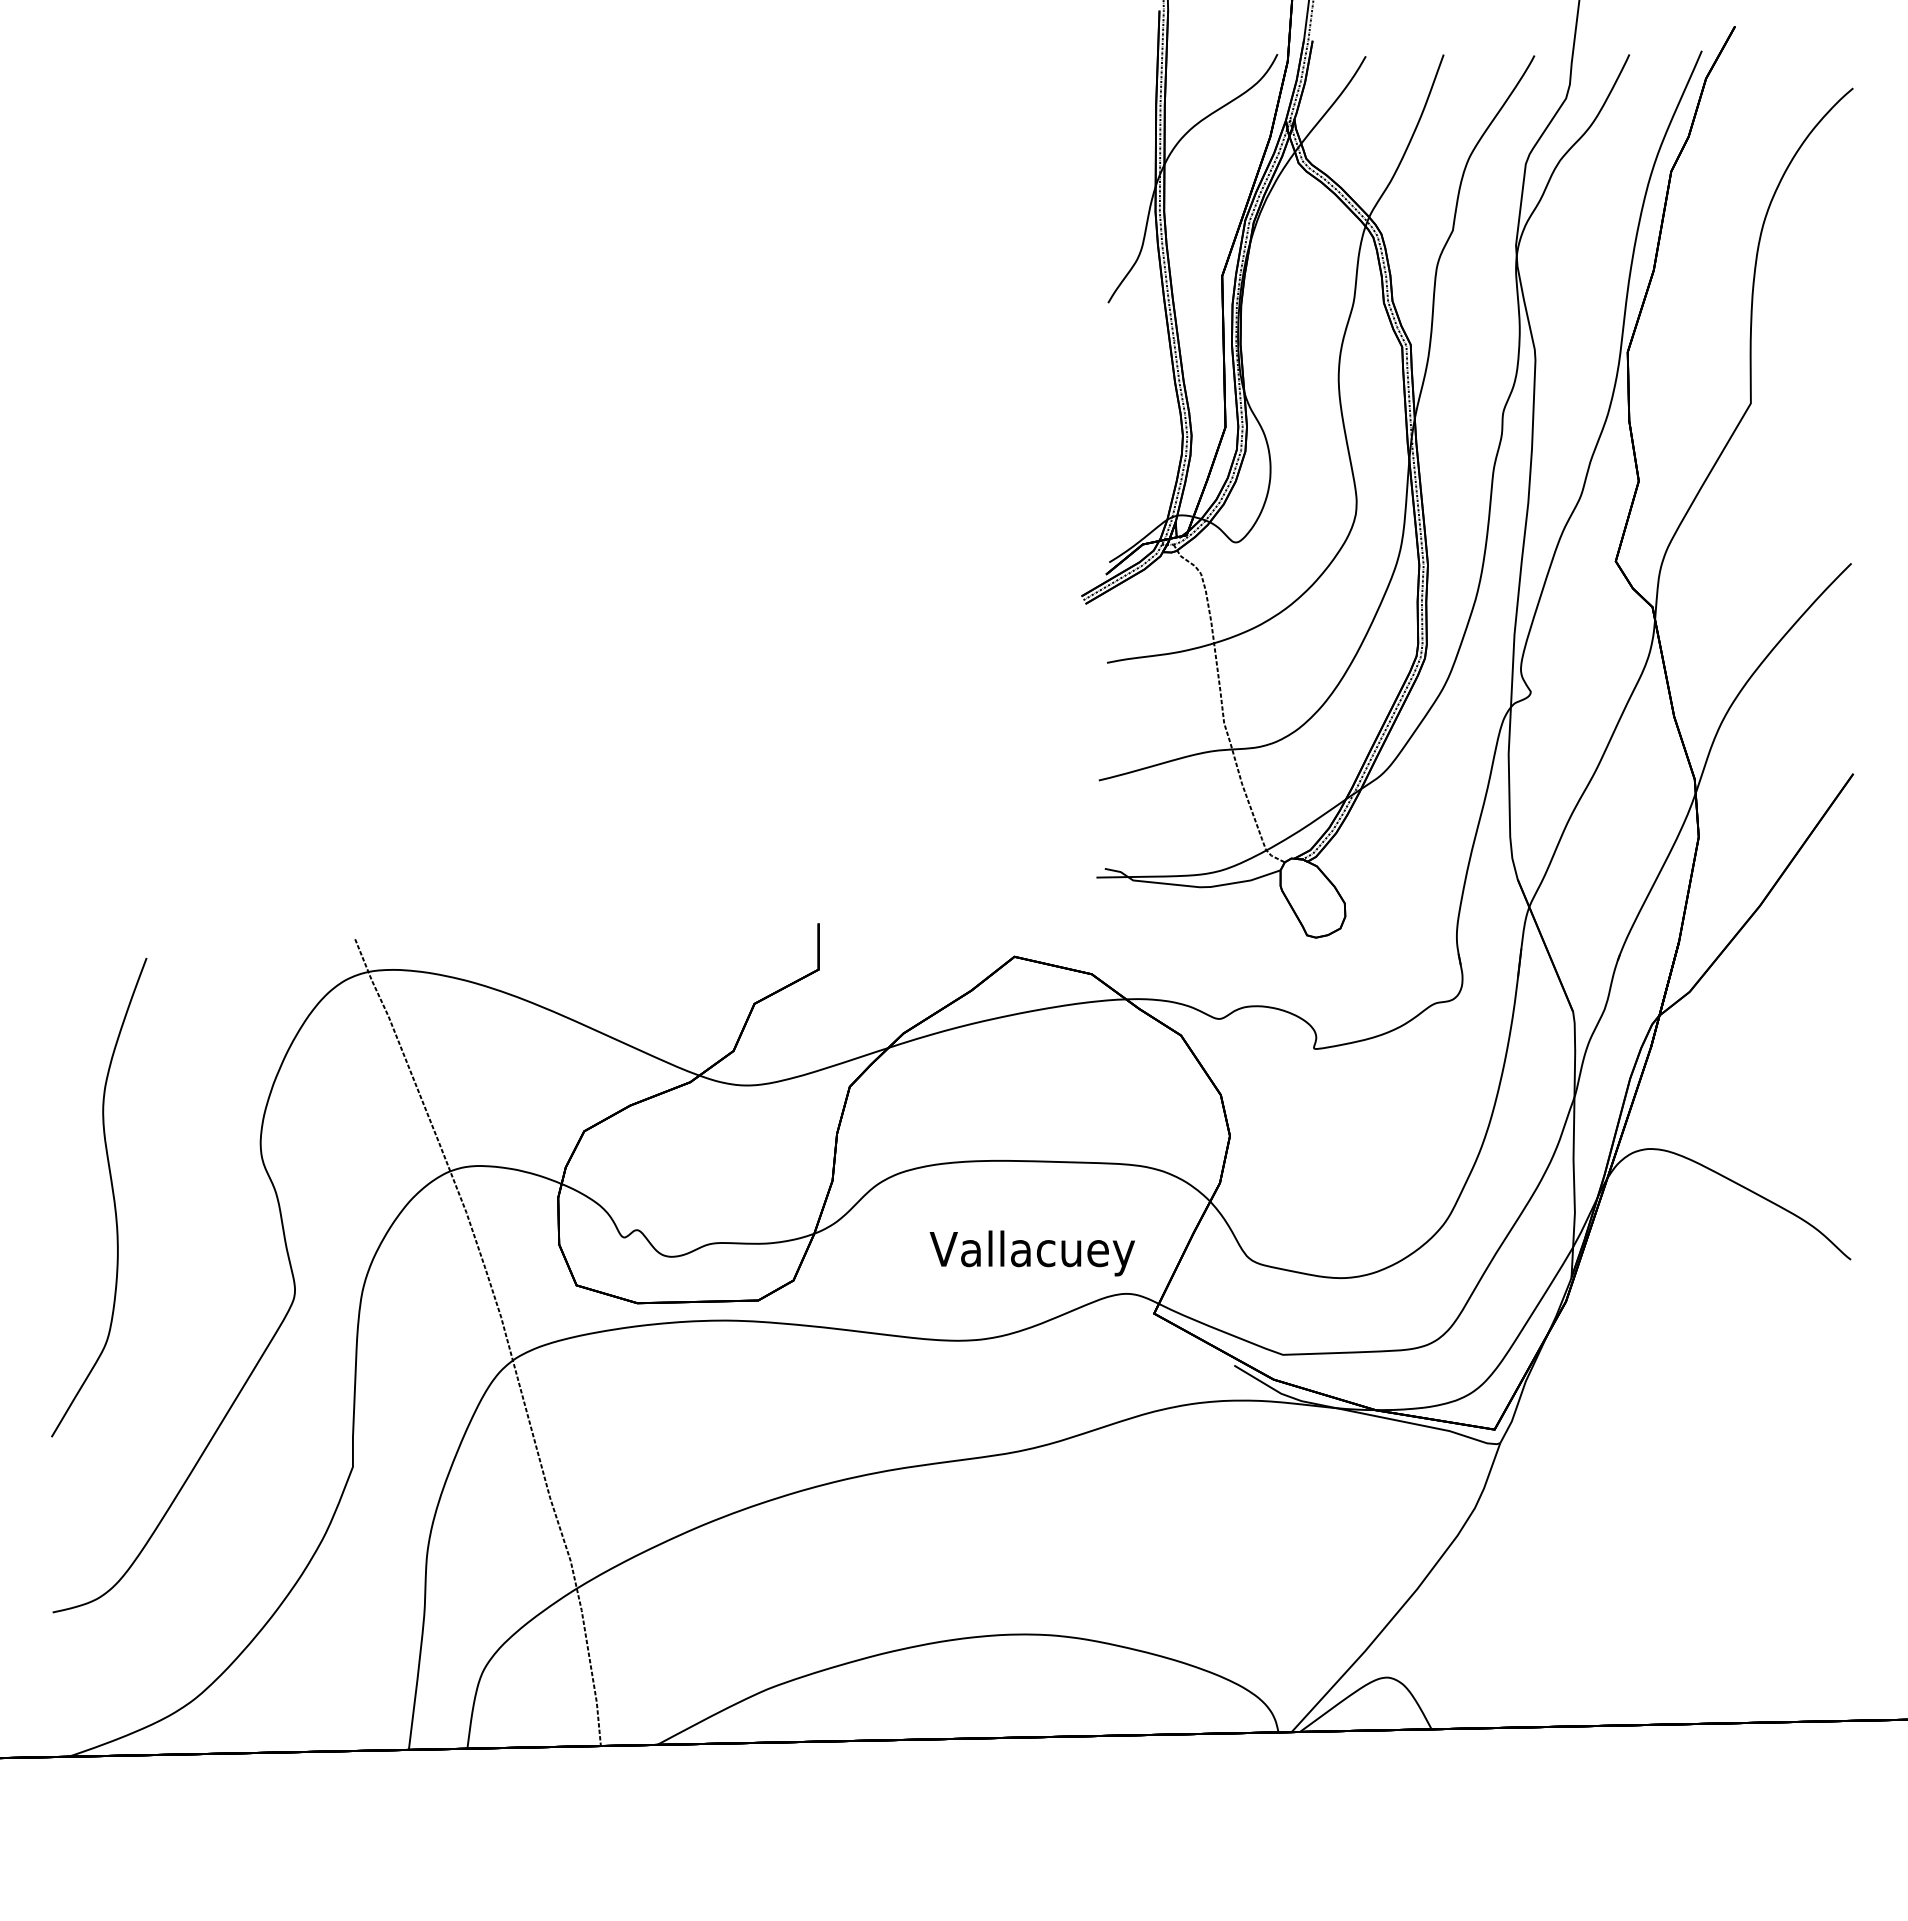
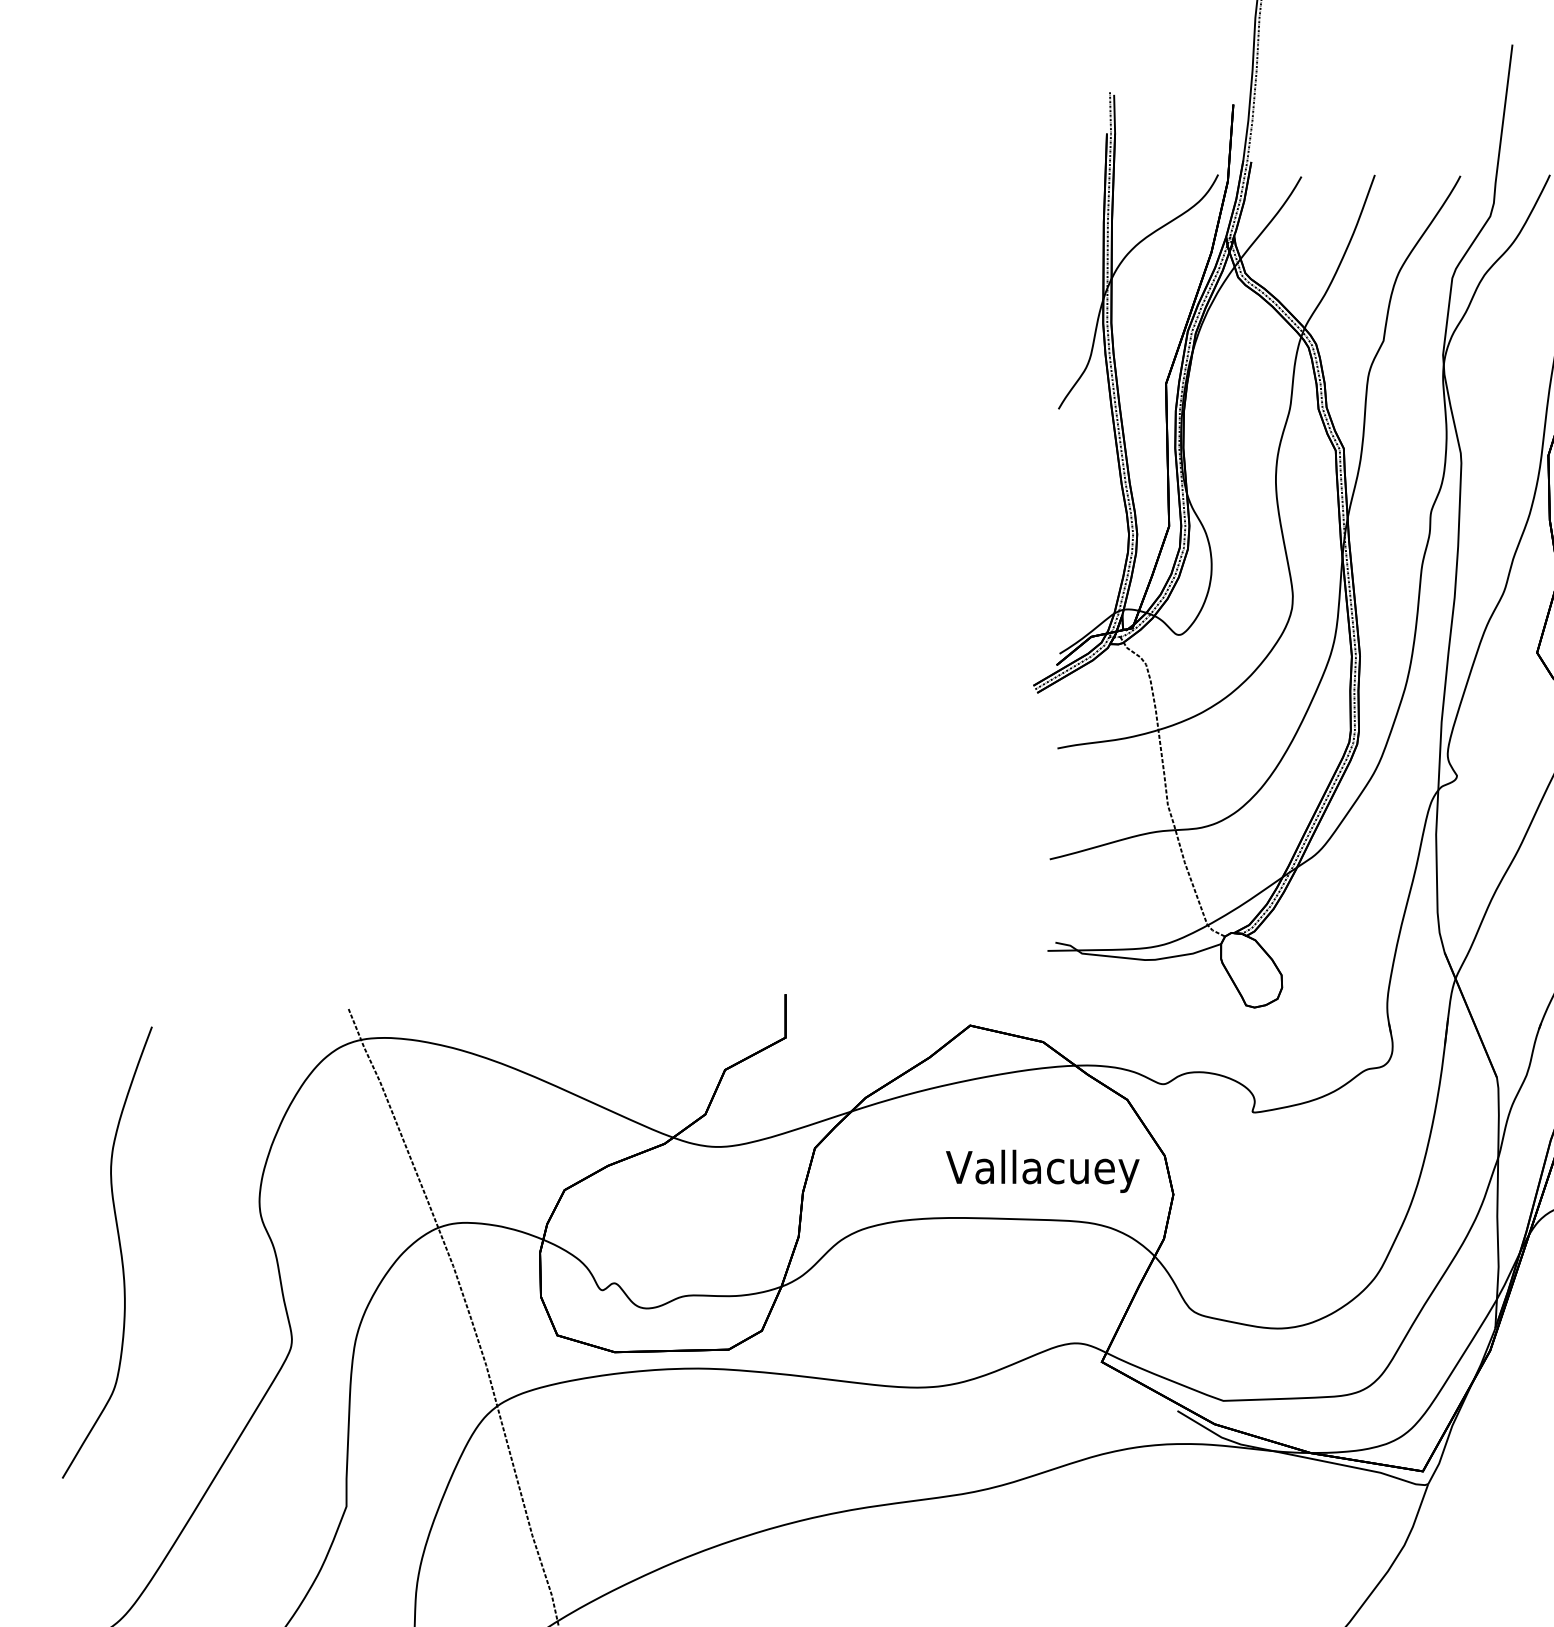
text: (1031, 1253) -> (1041, 1171), moved

